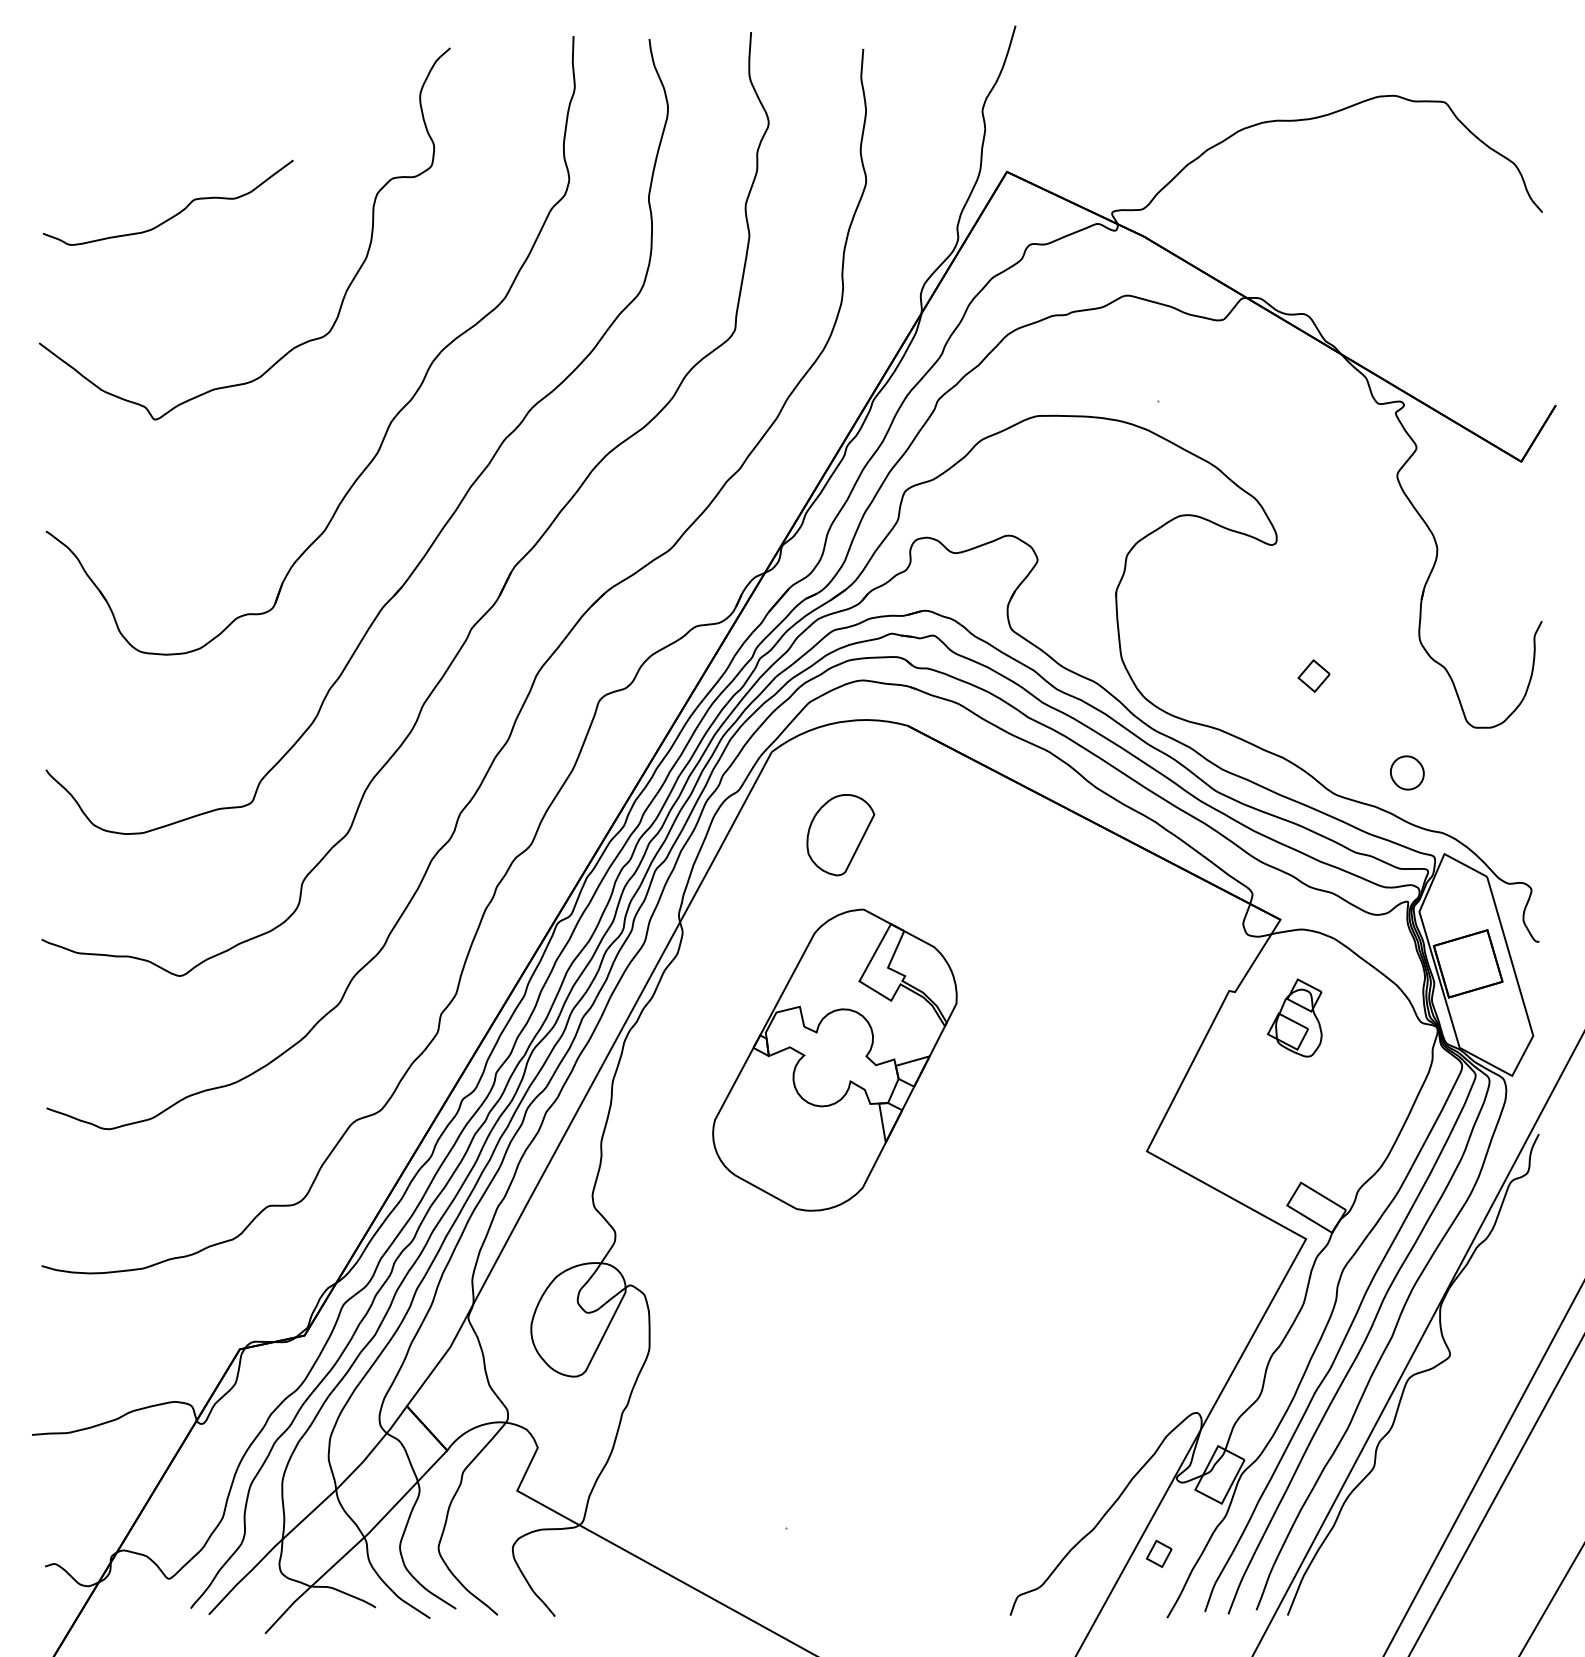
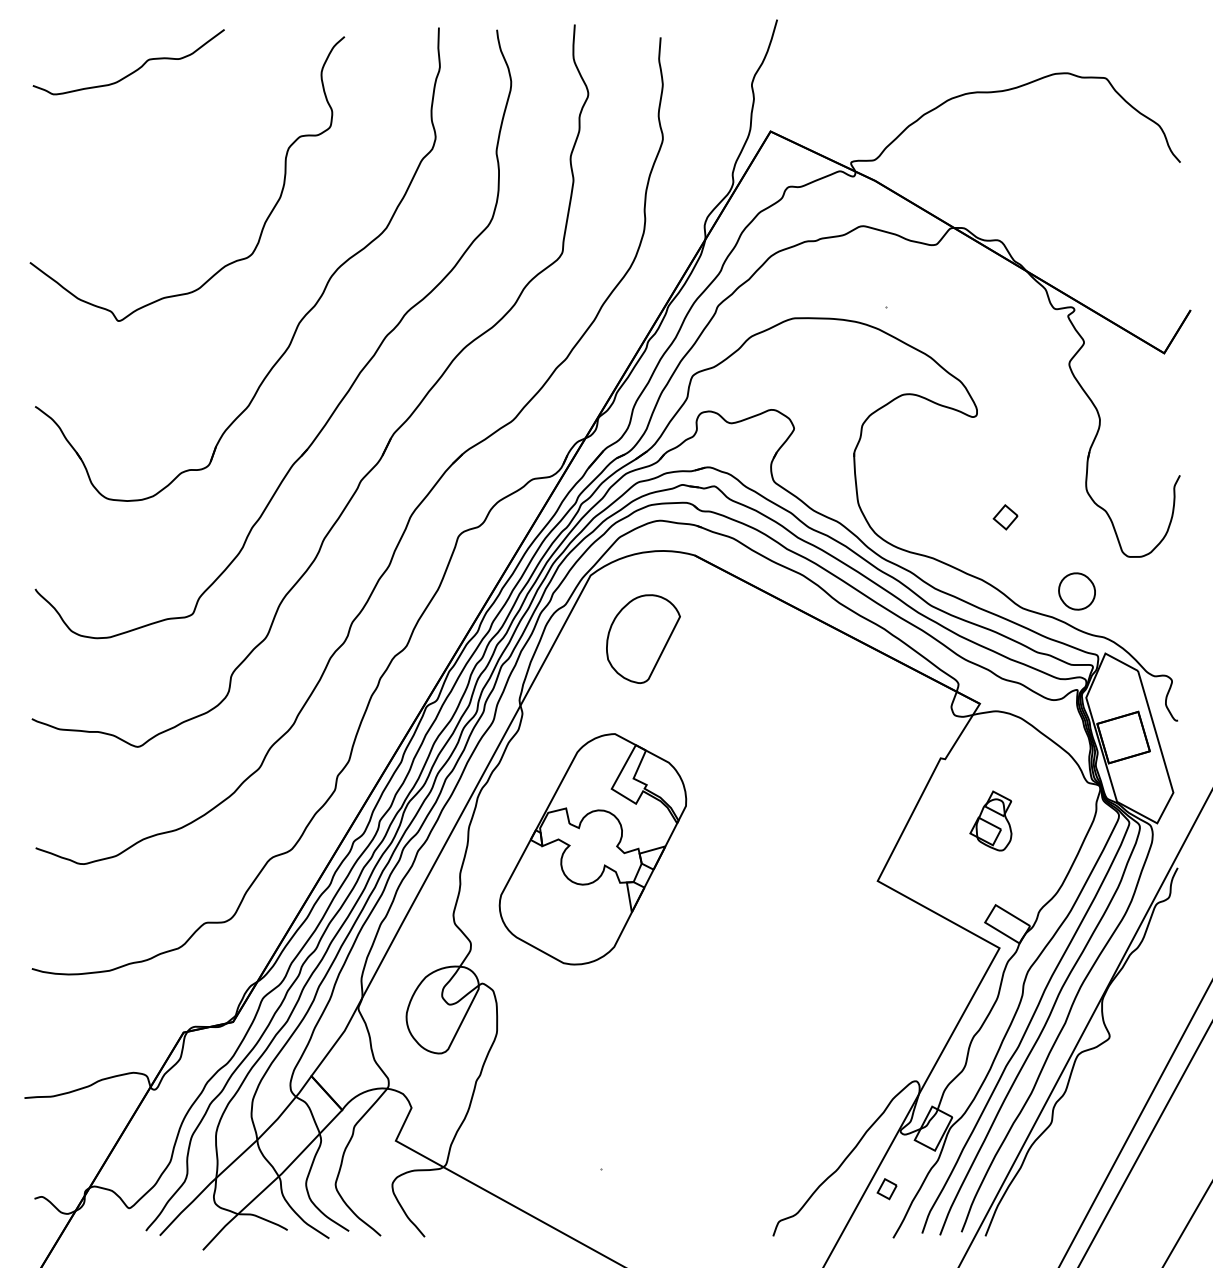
curve: (173, 215) -> (132, 71), moved
part: (1406, 772) -> (1076, 591), size x1.43
part: (840, 834) -> (643, 638), size x1.43
part: (1294, 1017) -> (990, 820), moved
part: (834, 1060) -> (592, 849), moved

